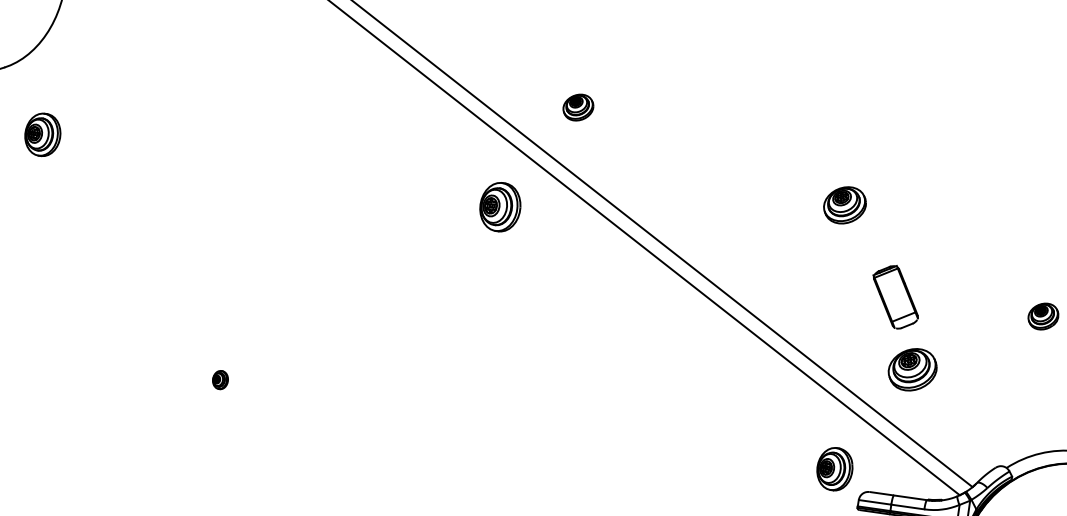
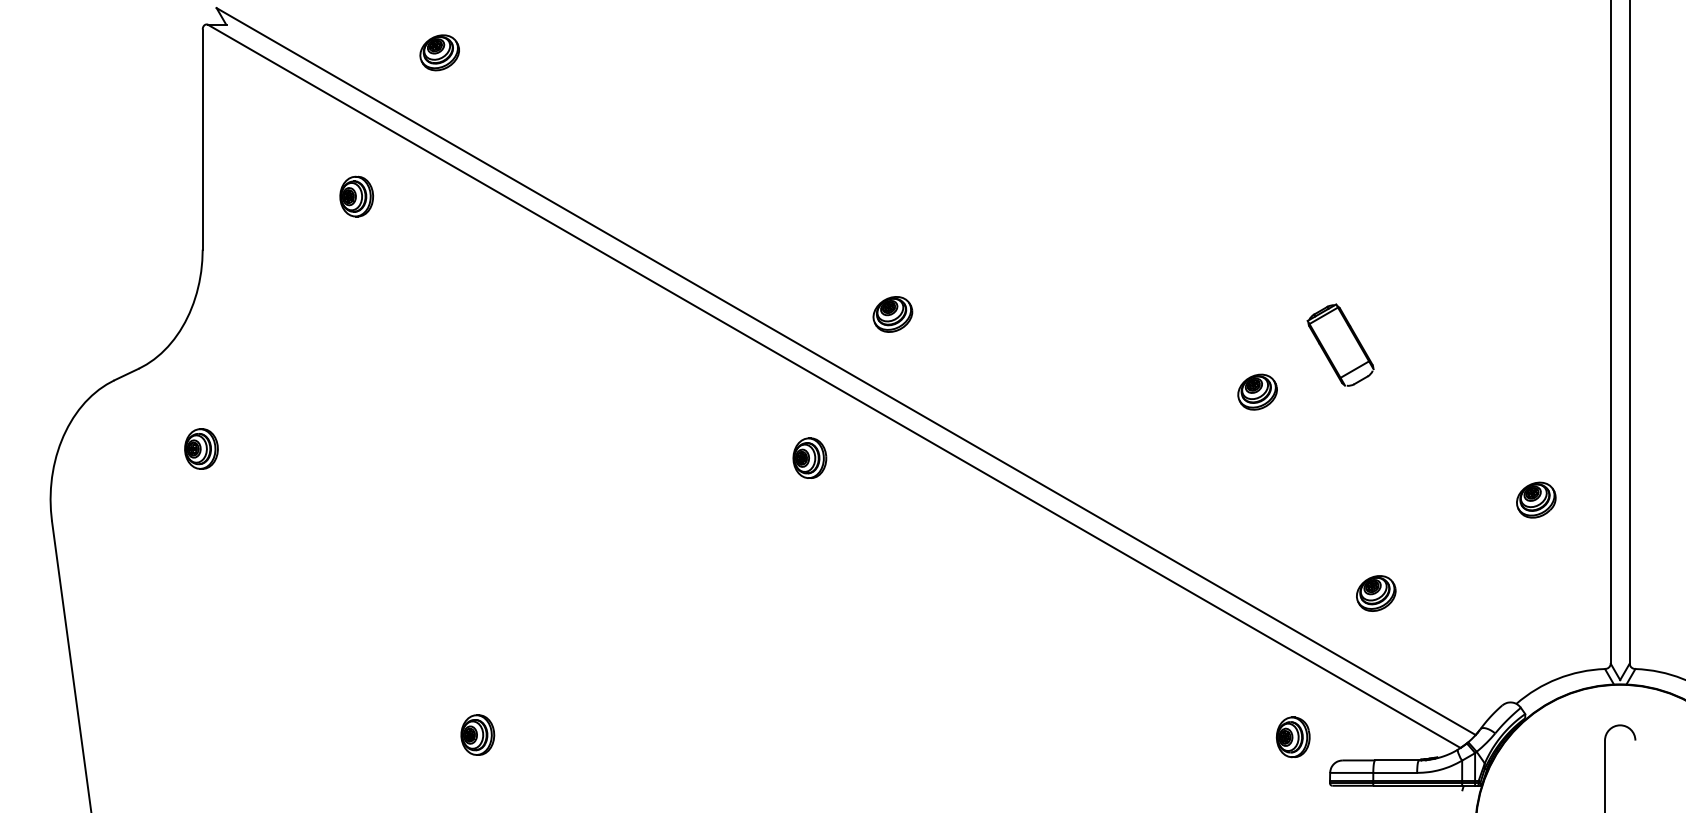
part: (42, 134) -> (201, 448), size x0.71
part: (844, 204) -> (1257, 391), size x0.71
part: (500, 206) -> (809, 457), size x0.62
part: (895, 296) -> (1340, 344), moved
part: (912, 369) -> (1376, 593), size x0.62
part: (220, 379) -> (477, 734), size x1.67
part: (834, 469) -> (1292, 737), size x0.71

